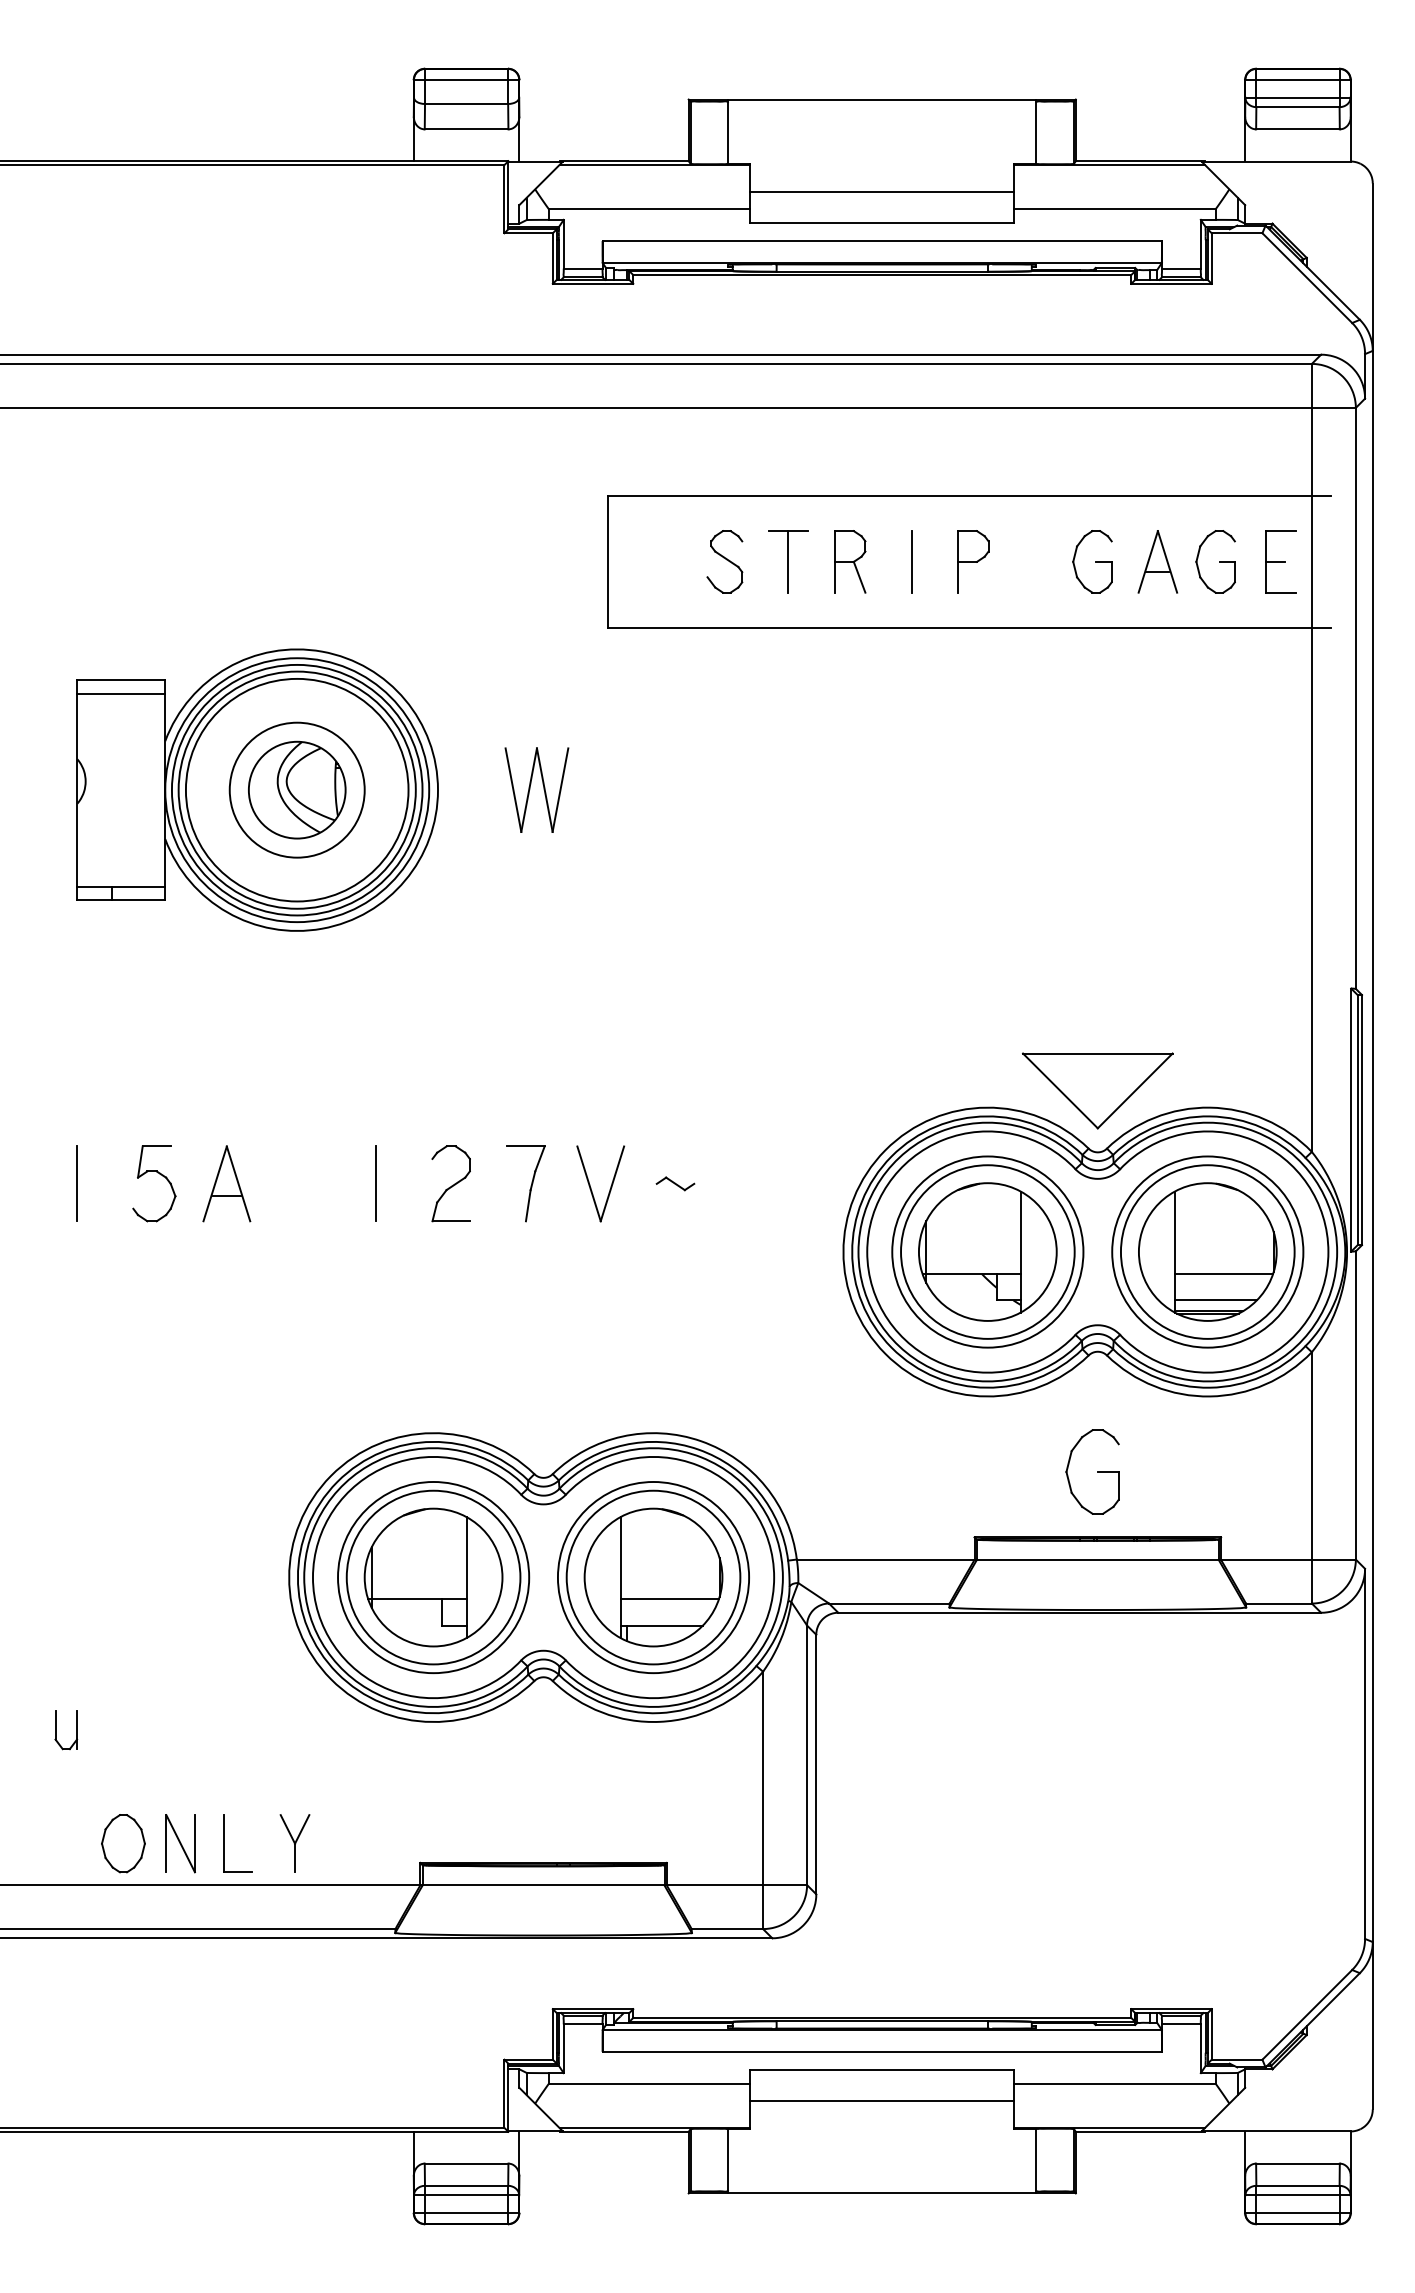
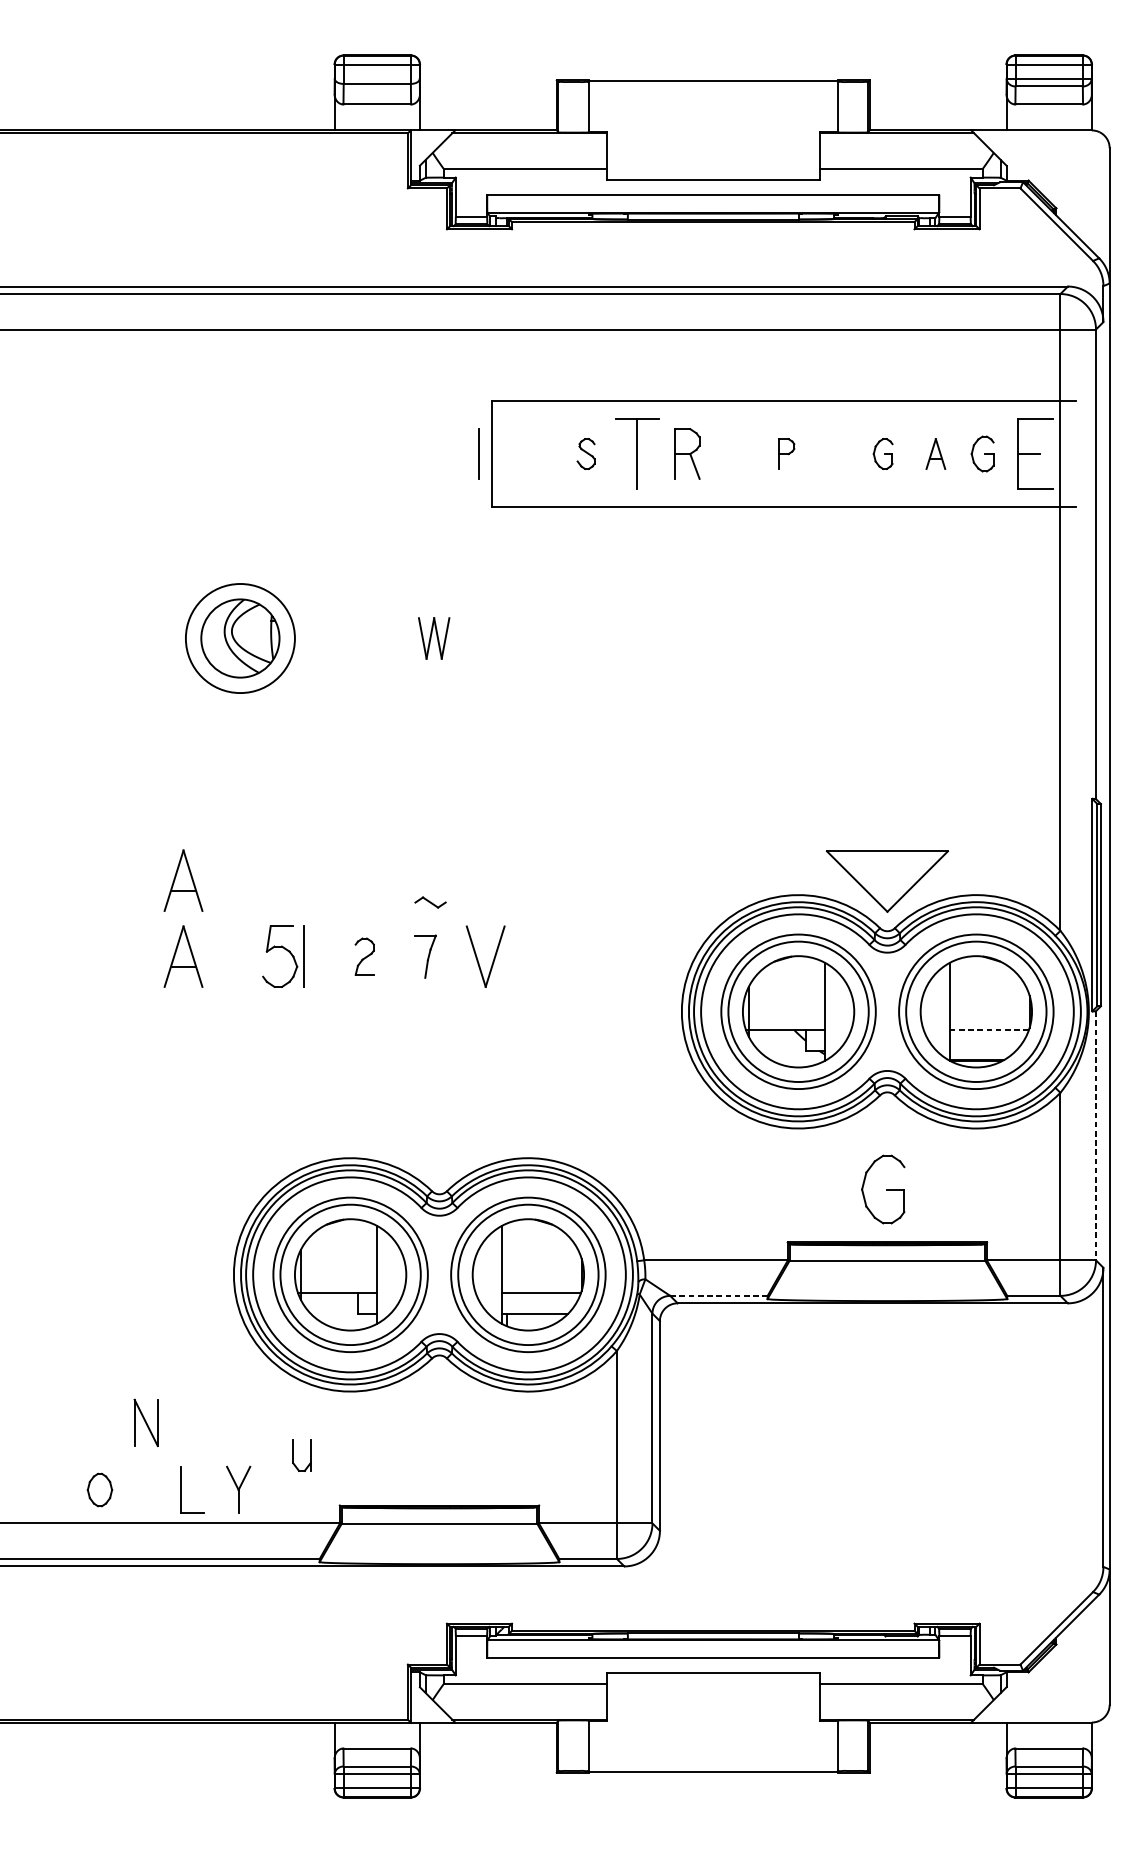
line: (882, 191) -> (713, 154), removed
part: (724, 561) -> (585, 453), size x0.6
part: (788, 561) -> (637, 453), size x1.4
line: (911, 561) -> (479, 453), moved
part: (973, 561) -> (786, 453), size x0.6
part: (1092, 561) -> (883, 453), size x0.6
part: (1157, 561) -> (935, 453), size x0.6
part: (1215, 561) -> (982, 453), size x0.7
part: (1280, 561) -> (1035, 453), size x1.4
part: (257, 789) -> (208, 637), removed
part: (536, 789) -> (433, 637), size x0.6
part: (226, 1089) -> (183, 880), added
part: (160, 1175) -> (285, 949), moved
line: (77, 1183) -> (62, 956), removed
part: (450, 1183) -> (364, 956), size x0.6
part: (525, 1183) -> (424, 956), size x0.7
part: (675, 1183) -> (430, 902), moved
line: (1223, 1273) -> (989, 1029), solid -> dashed
line: (1215, 1300) -> (982, 1050), removed
line: (1355, 1405) -> (1095, 1135), solid -> dashed
line: (889, 1603) -> (719, 1295), solid -> dashed
part: (56, 1730) -> (293, 1455), moved
part: (123, 1843) -> (100, 1489), size x0.7
part: (180, 1843) -> (146, 1422), moved
line: (882, 2101) -> (713, 1698), removed

